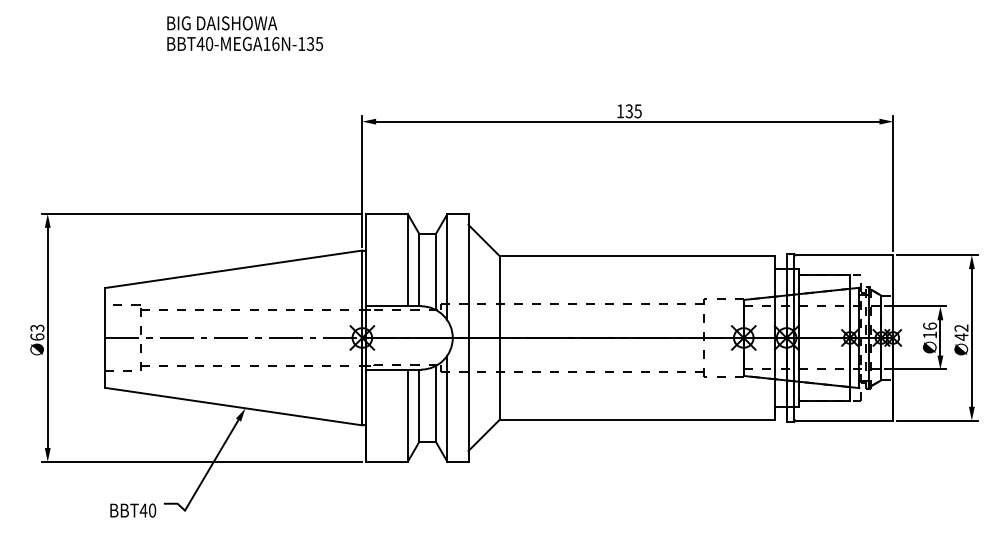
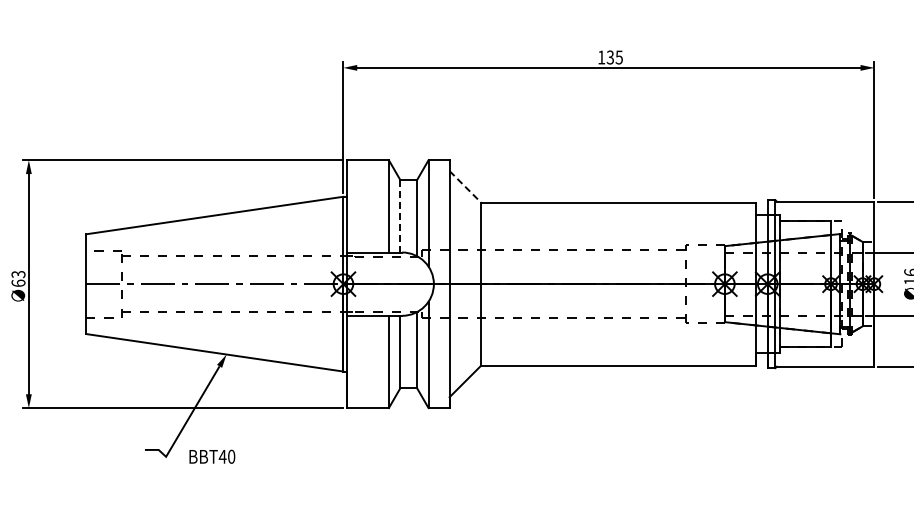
line: (484, 240) -> (465, 186), solid -> dashed
line: (419, 270) -> (400, 216), solid -> dashed
text: (133, 510) -> (212, 456), moved

